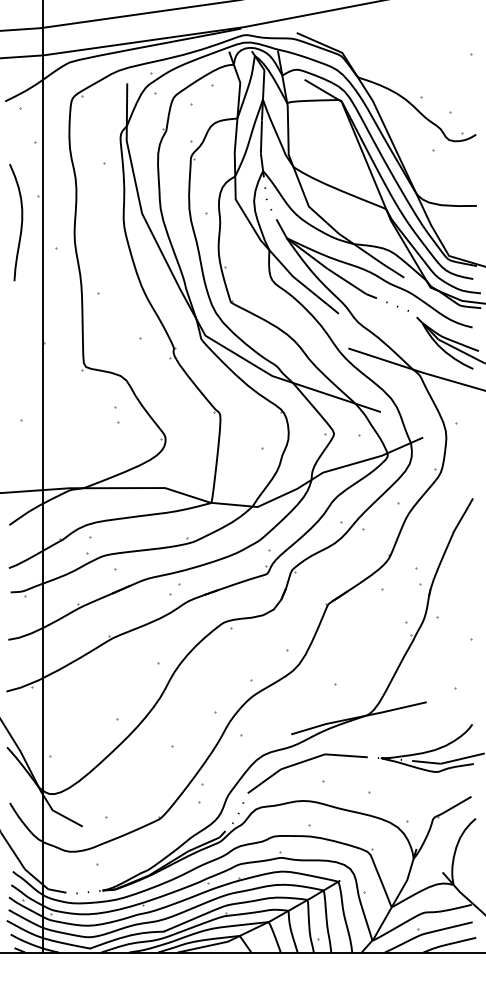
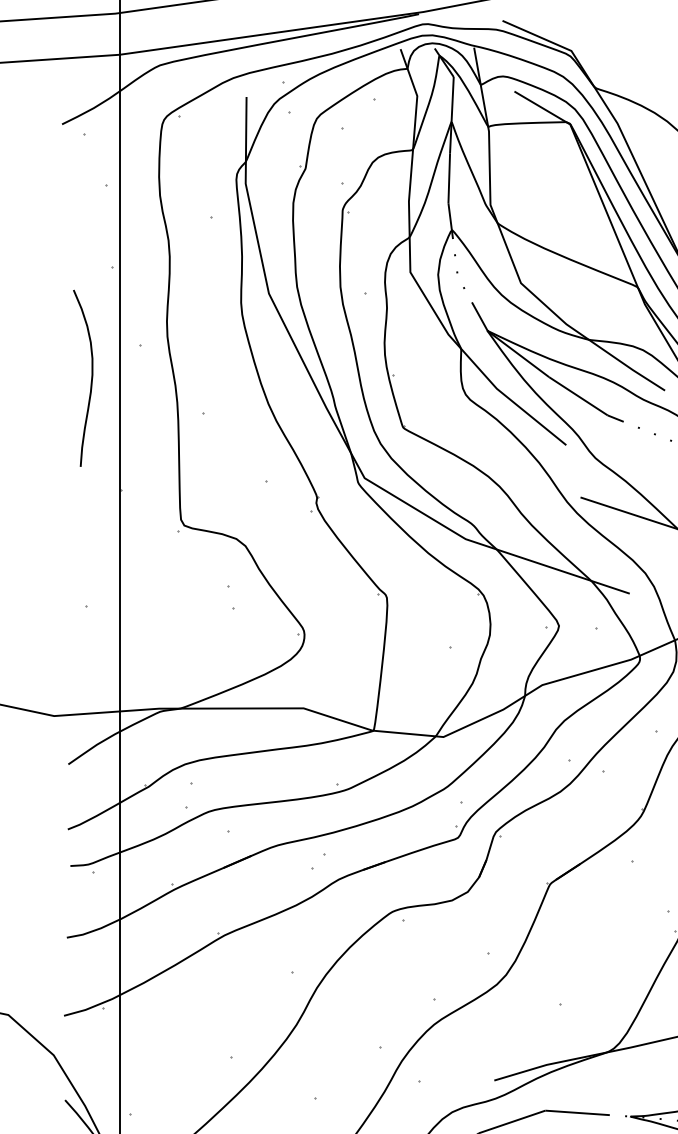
curve: (21, 222) -> (91, 378), moved

